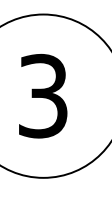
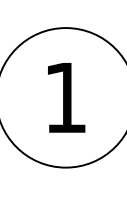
text: (43, 95) -> (65, 97), 3 -> 1

